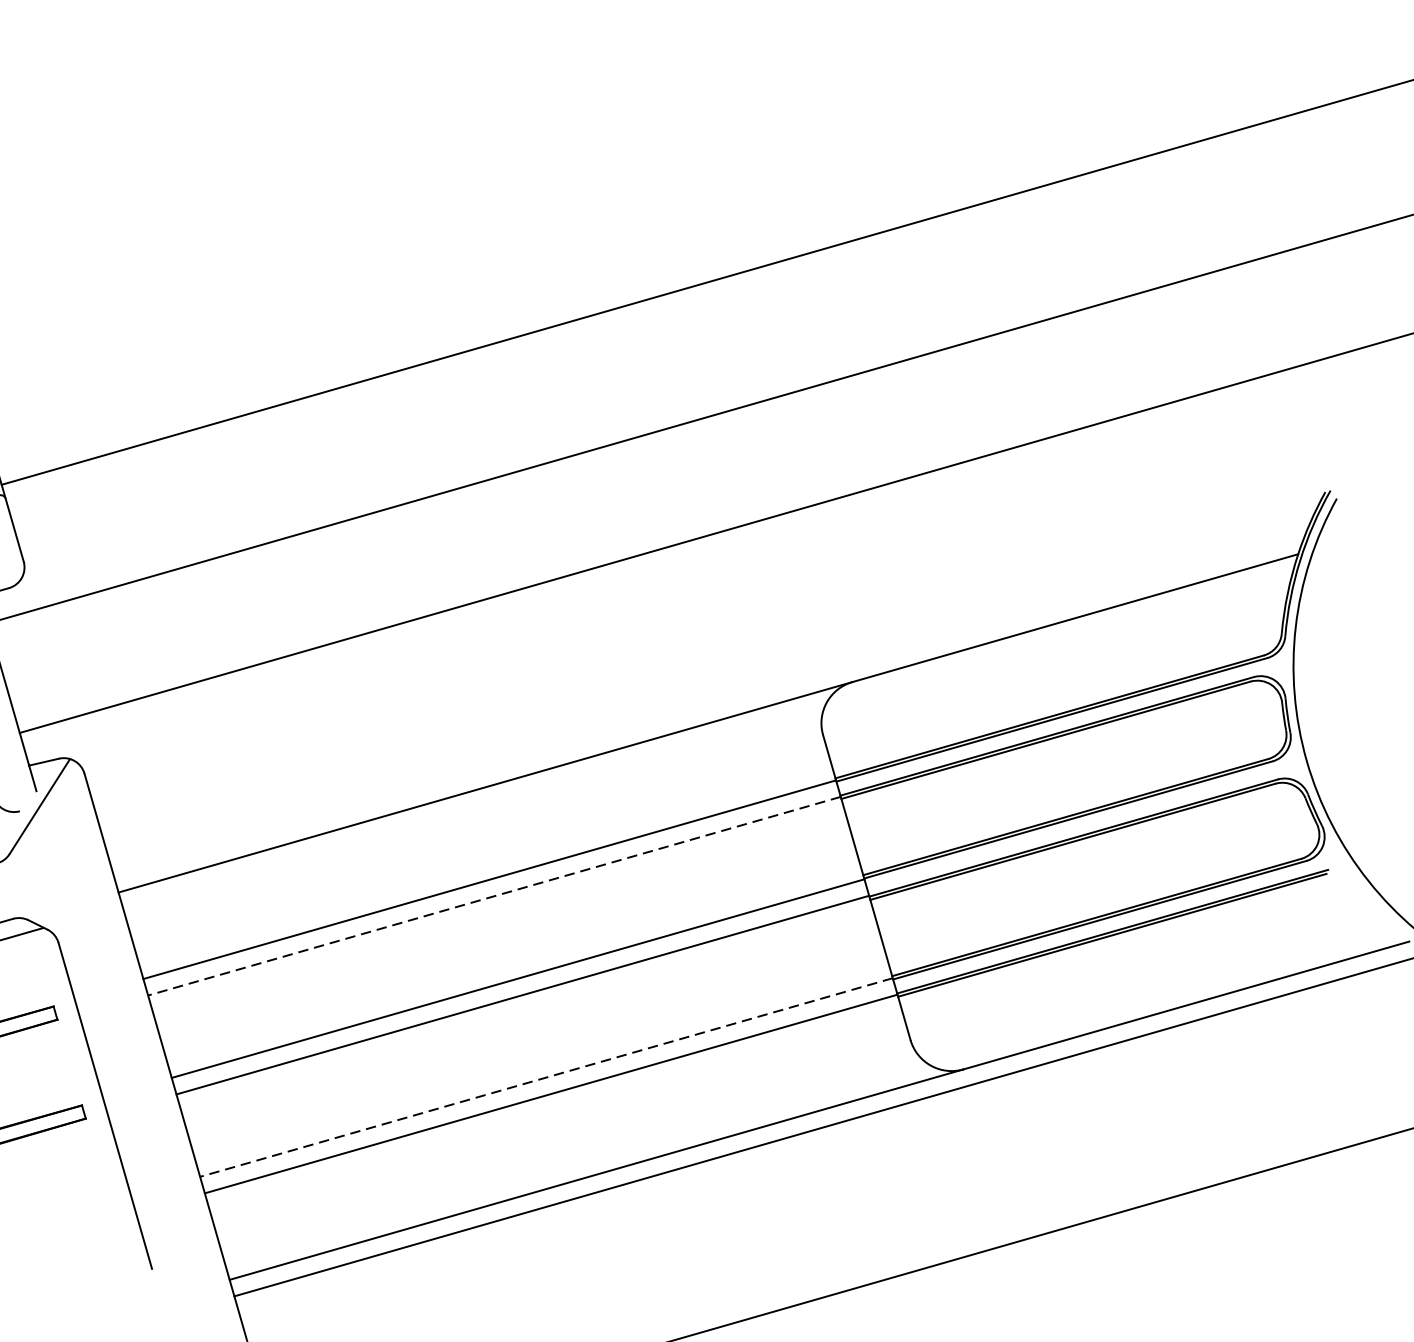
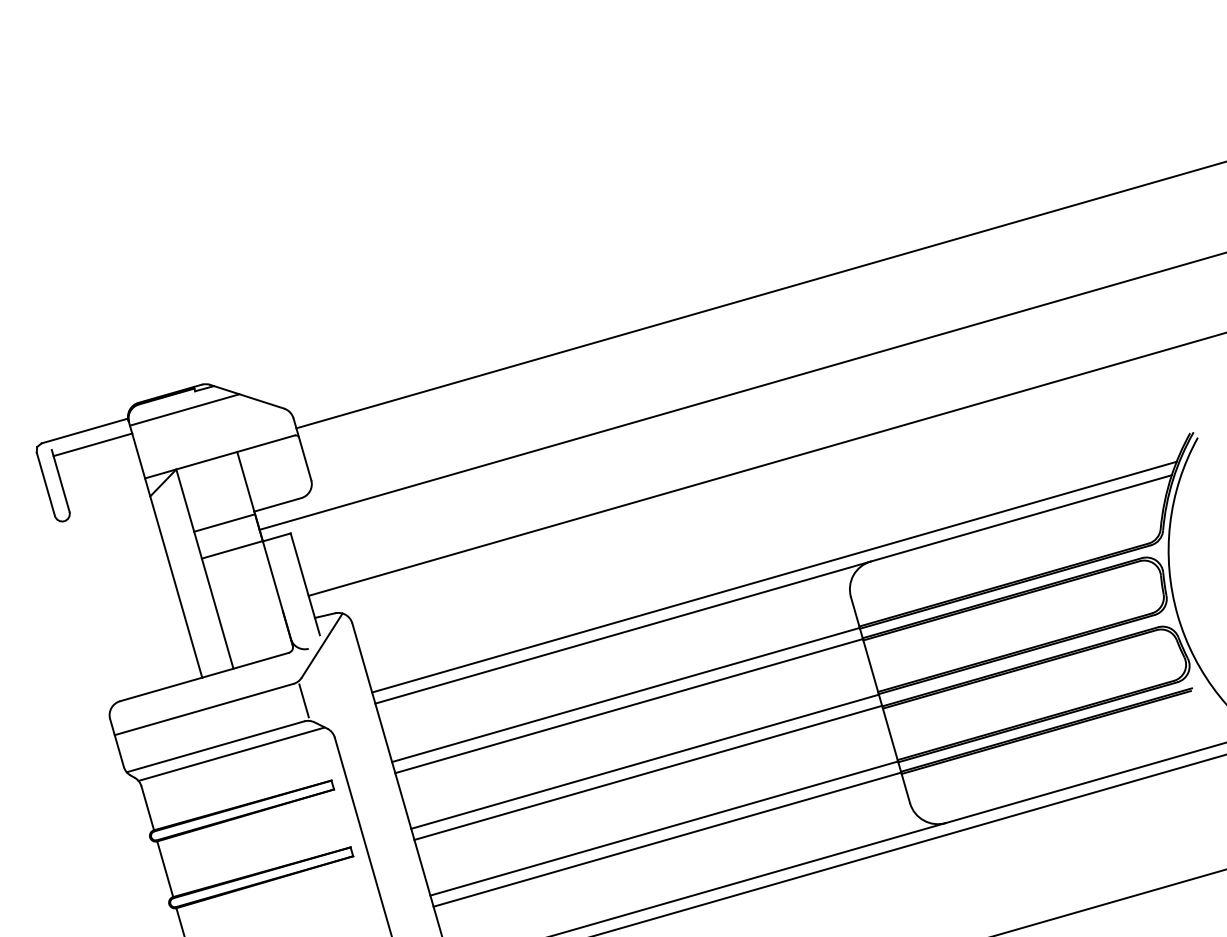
line: (709, 704) -> (774, 576), added
line: (12, 887) -> (303, 700), added
line: (493, 896) -> (628, 706), dashed -> solid
line: (545, 1077) -> (663, 828), dashed -> solid

